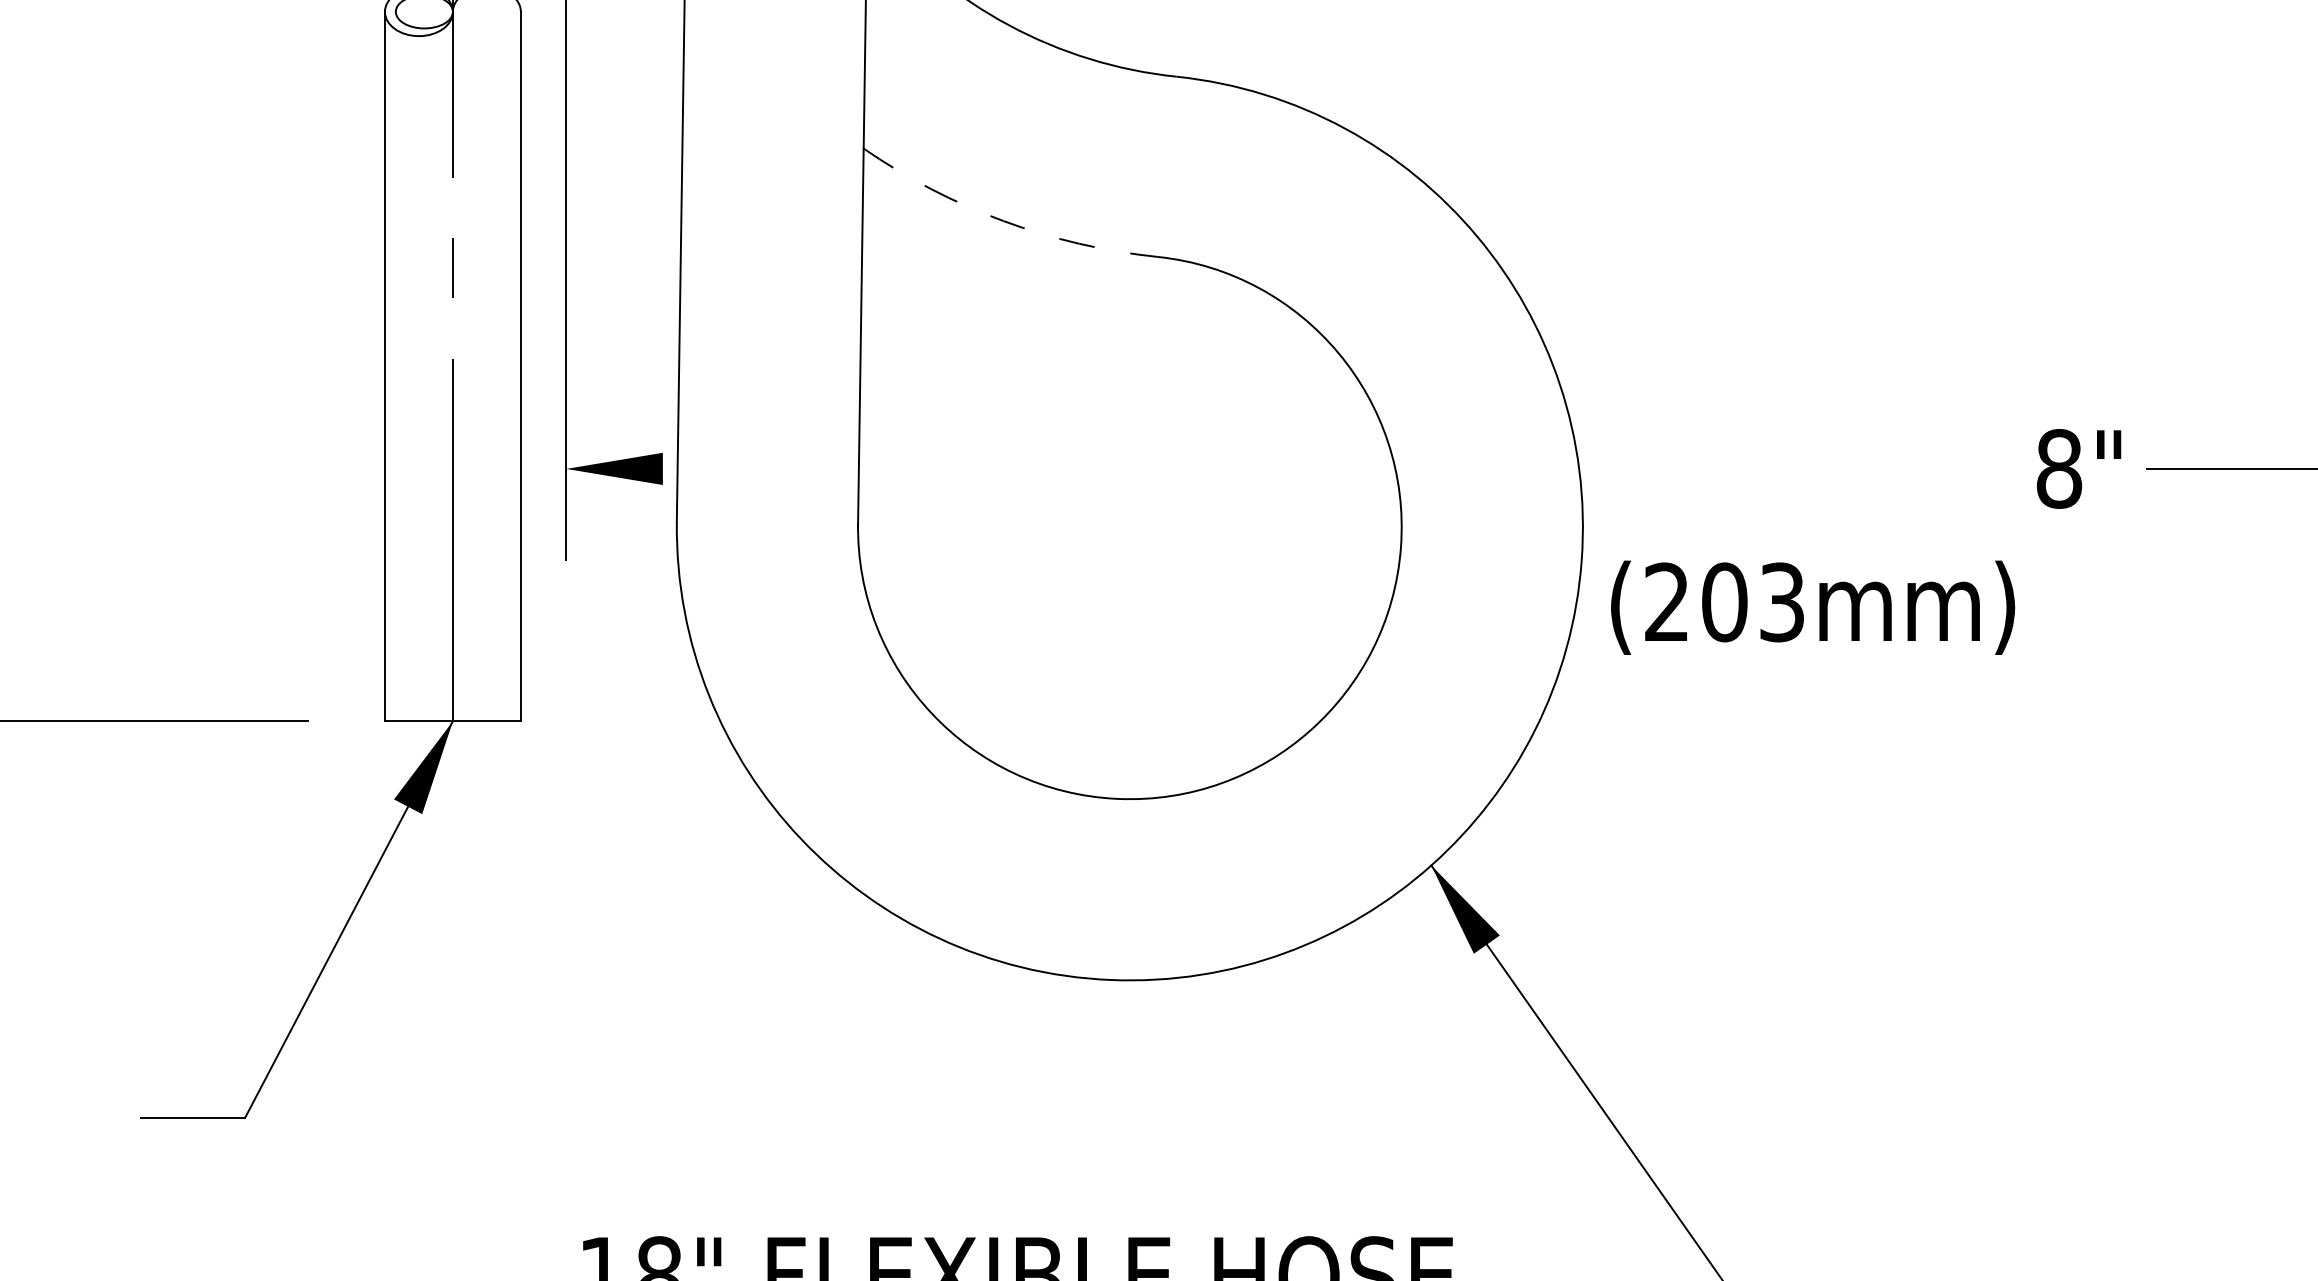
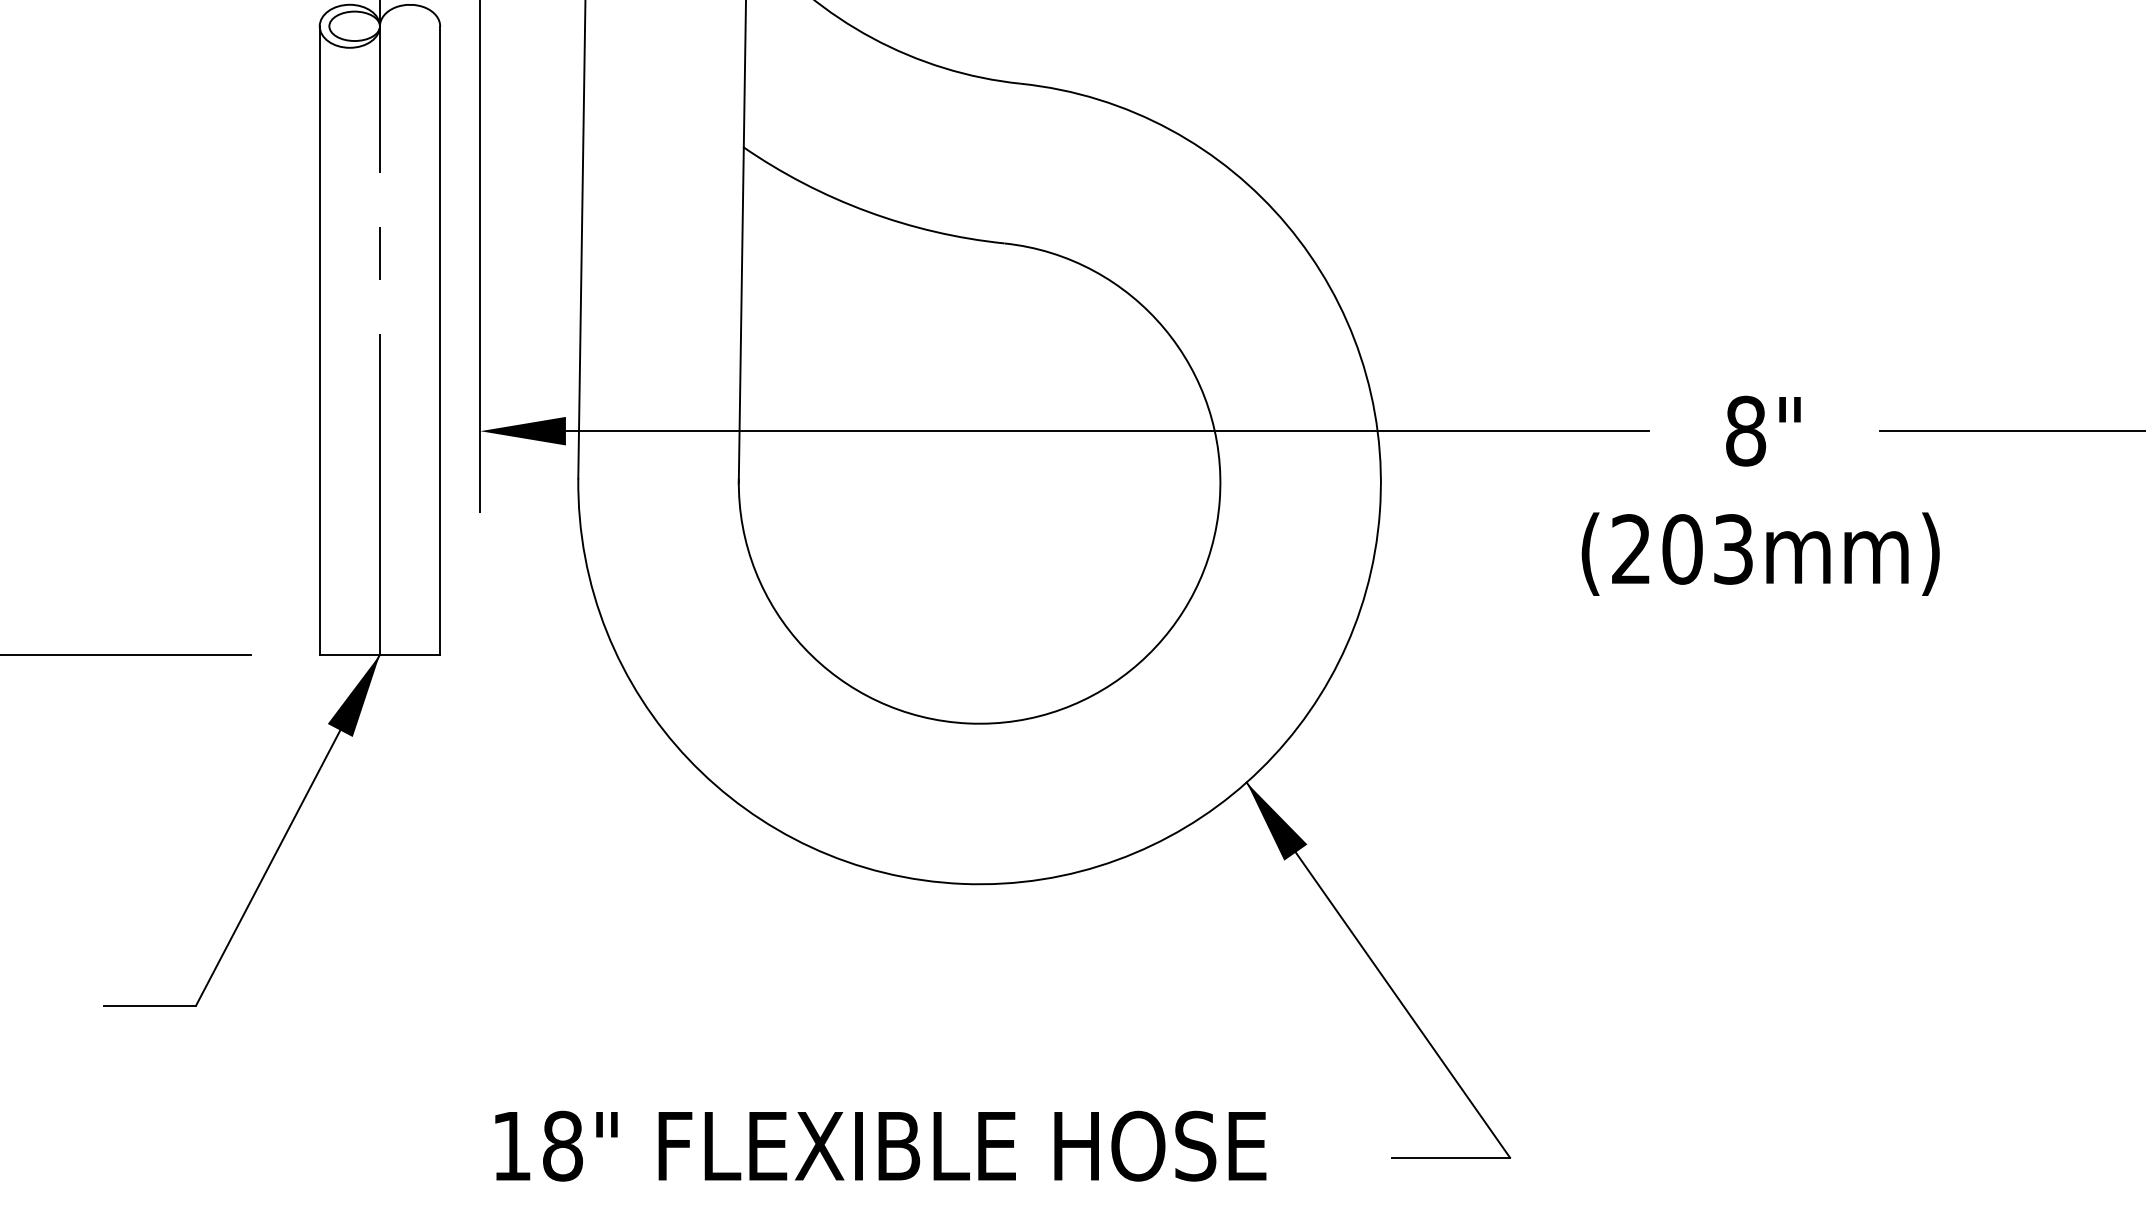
arc: (1003, 220) -> (867, 211), dashed -> solid
text: (2079, 468) -> (1763, 430), moved
line: (1273, 469) -> (1106, 431), added
text: (1812, 606) -> (1760, 553), moved

